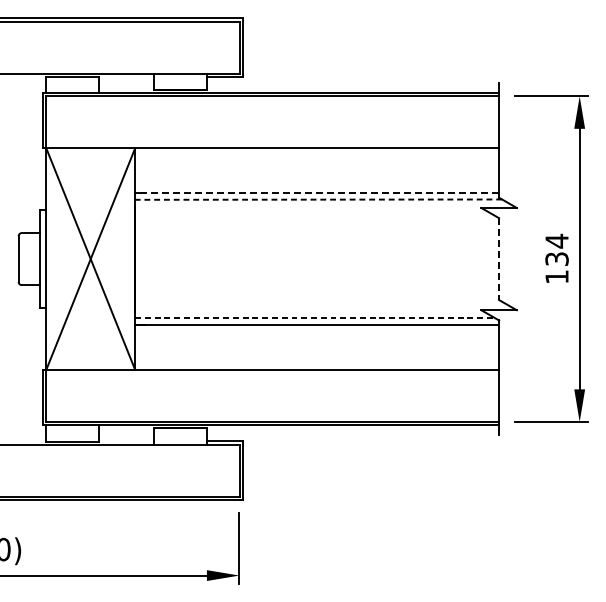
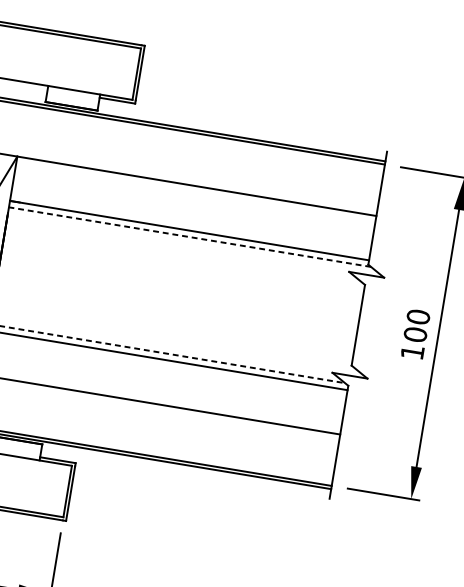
line: (317, 193) -> (189, 230), dashed -> solid
text: (556, 249) -> (416, 325), 134 -> 100
line: (499, 259) -> (358, 325), dashed -> solid

